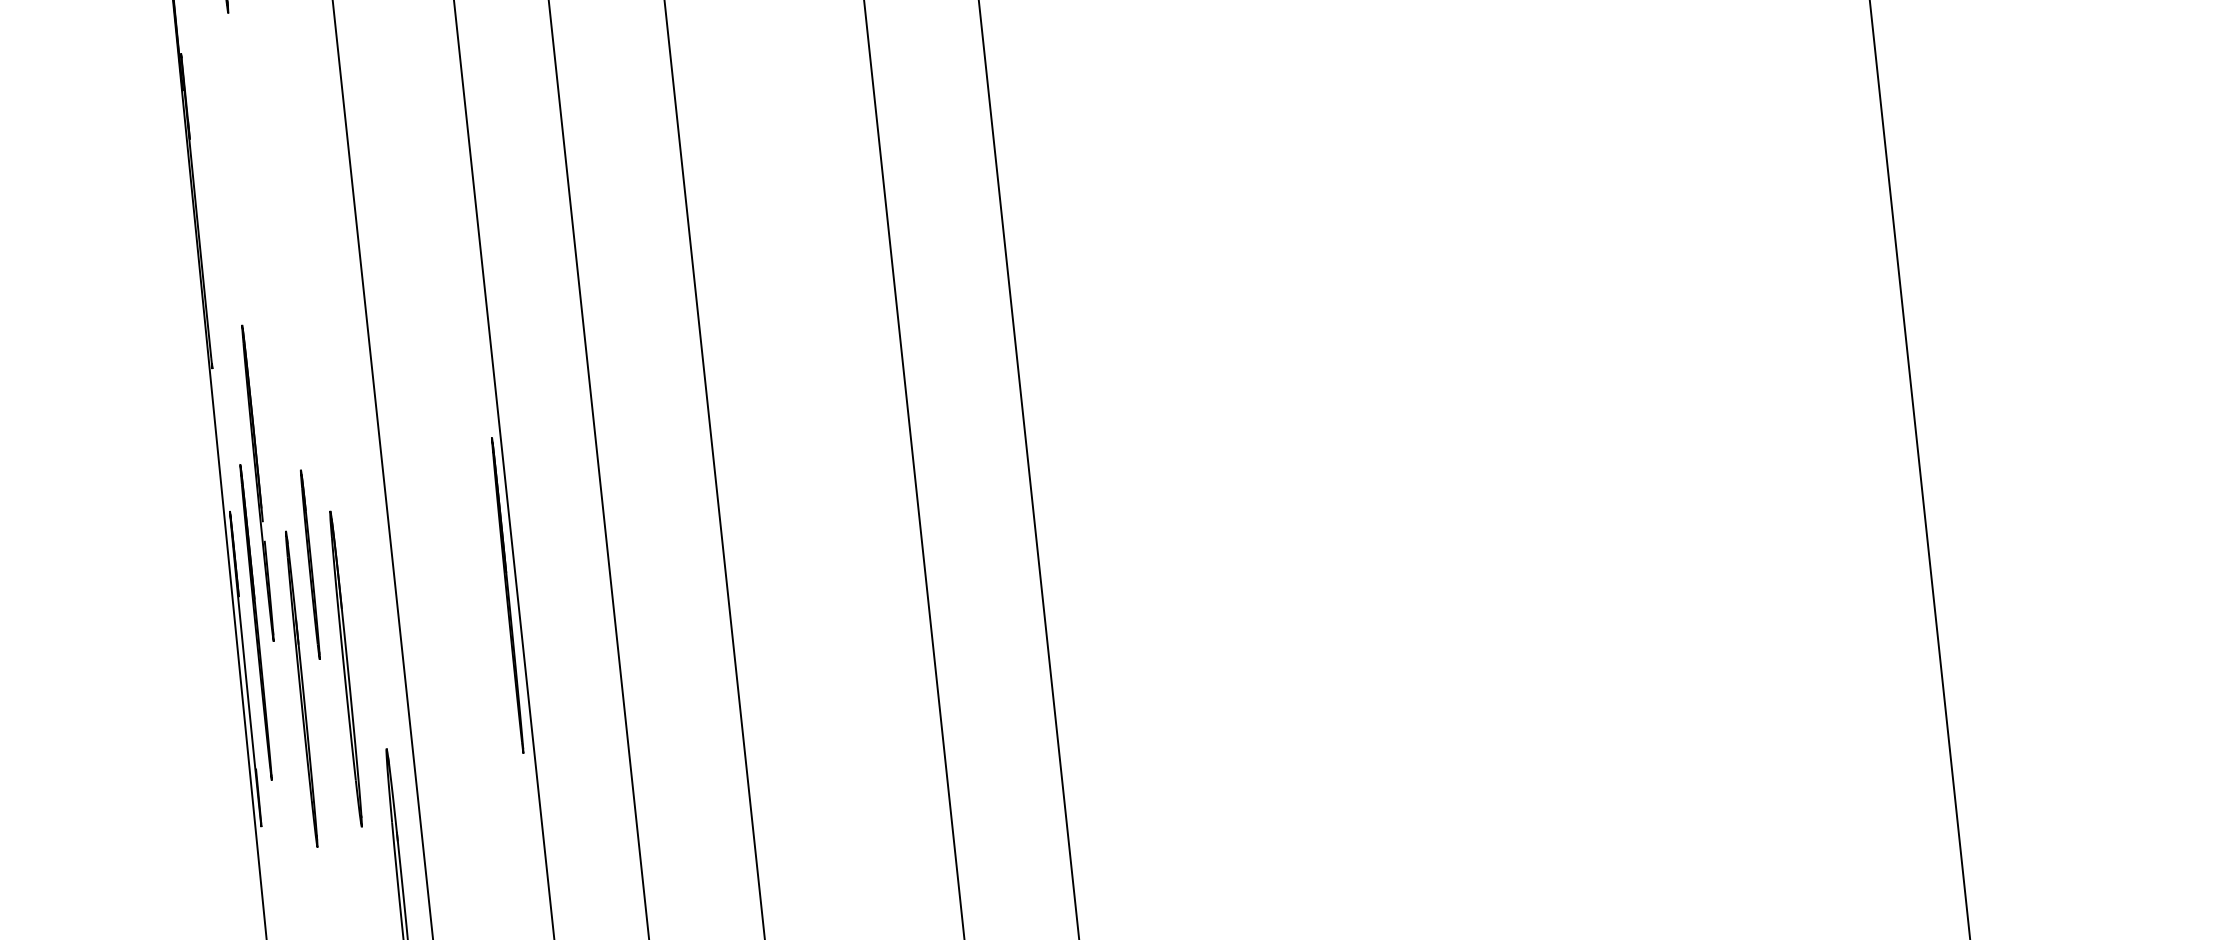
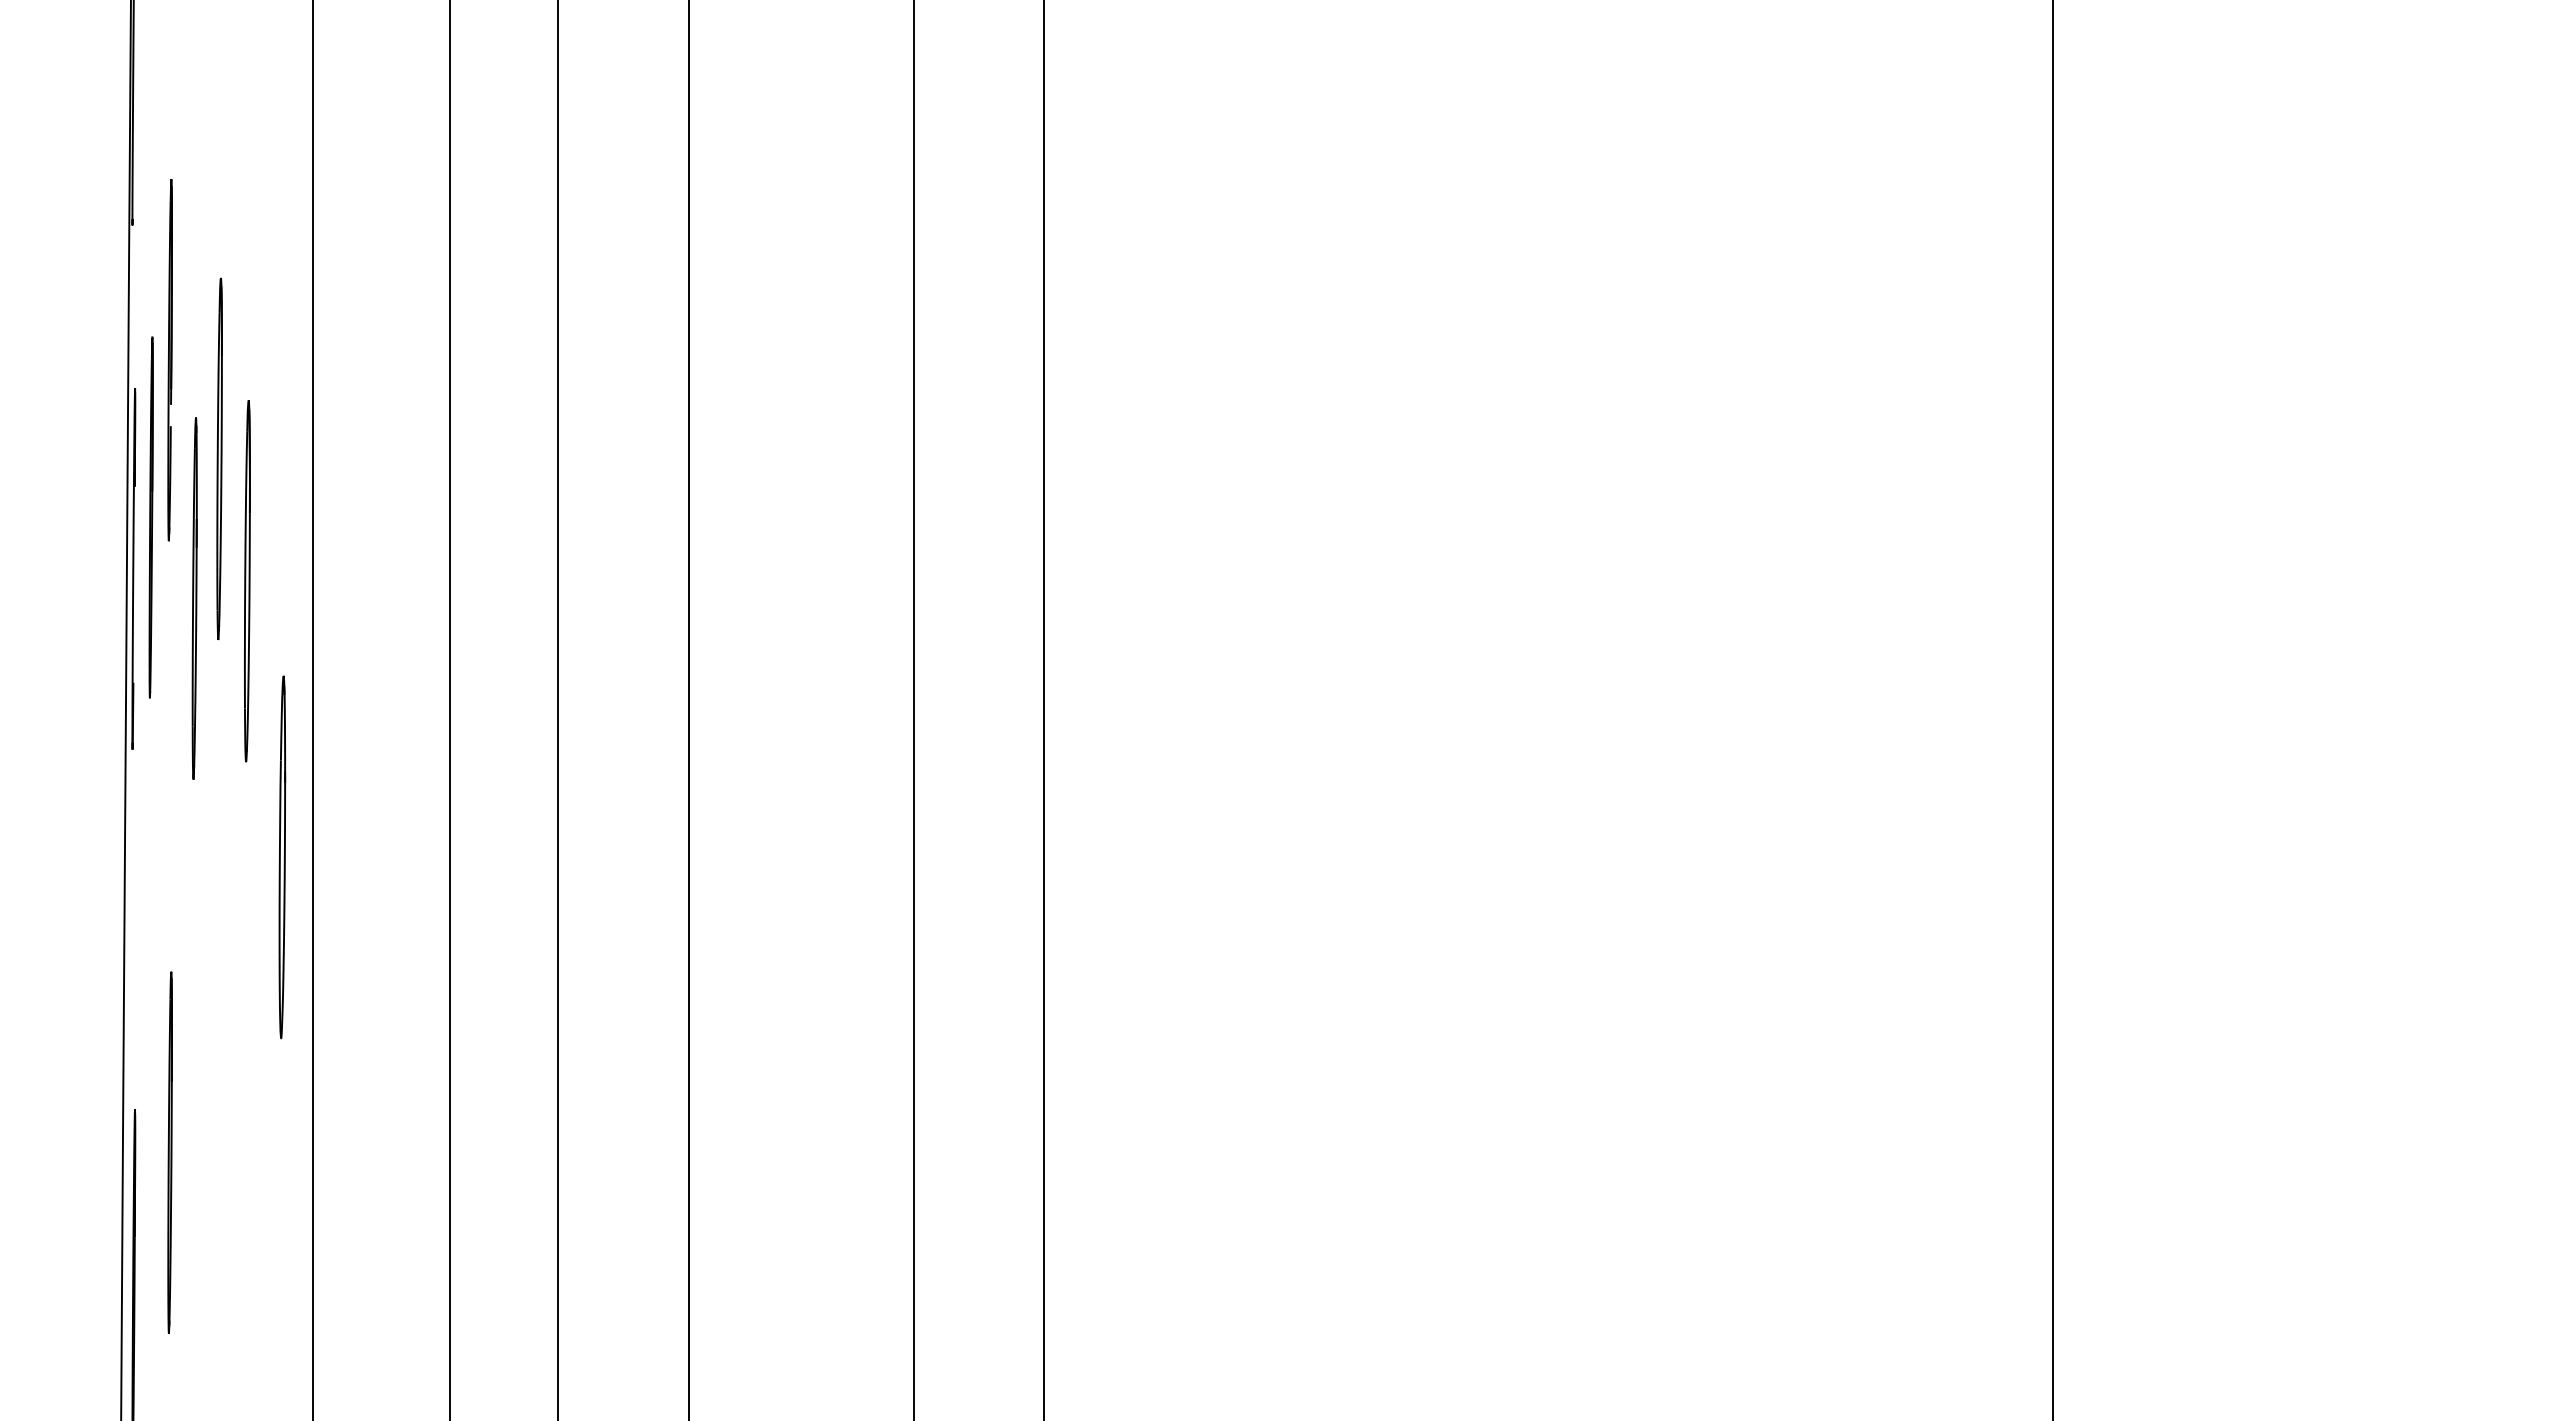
part: (310, 564) -> (219, 458), size x1.67
part: (507, 595) -> (438, 517), removed

